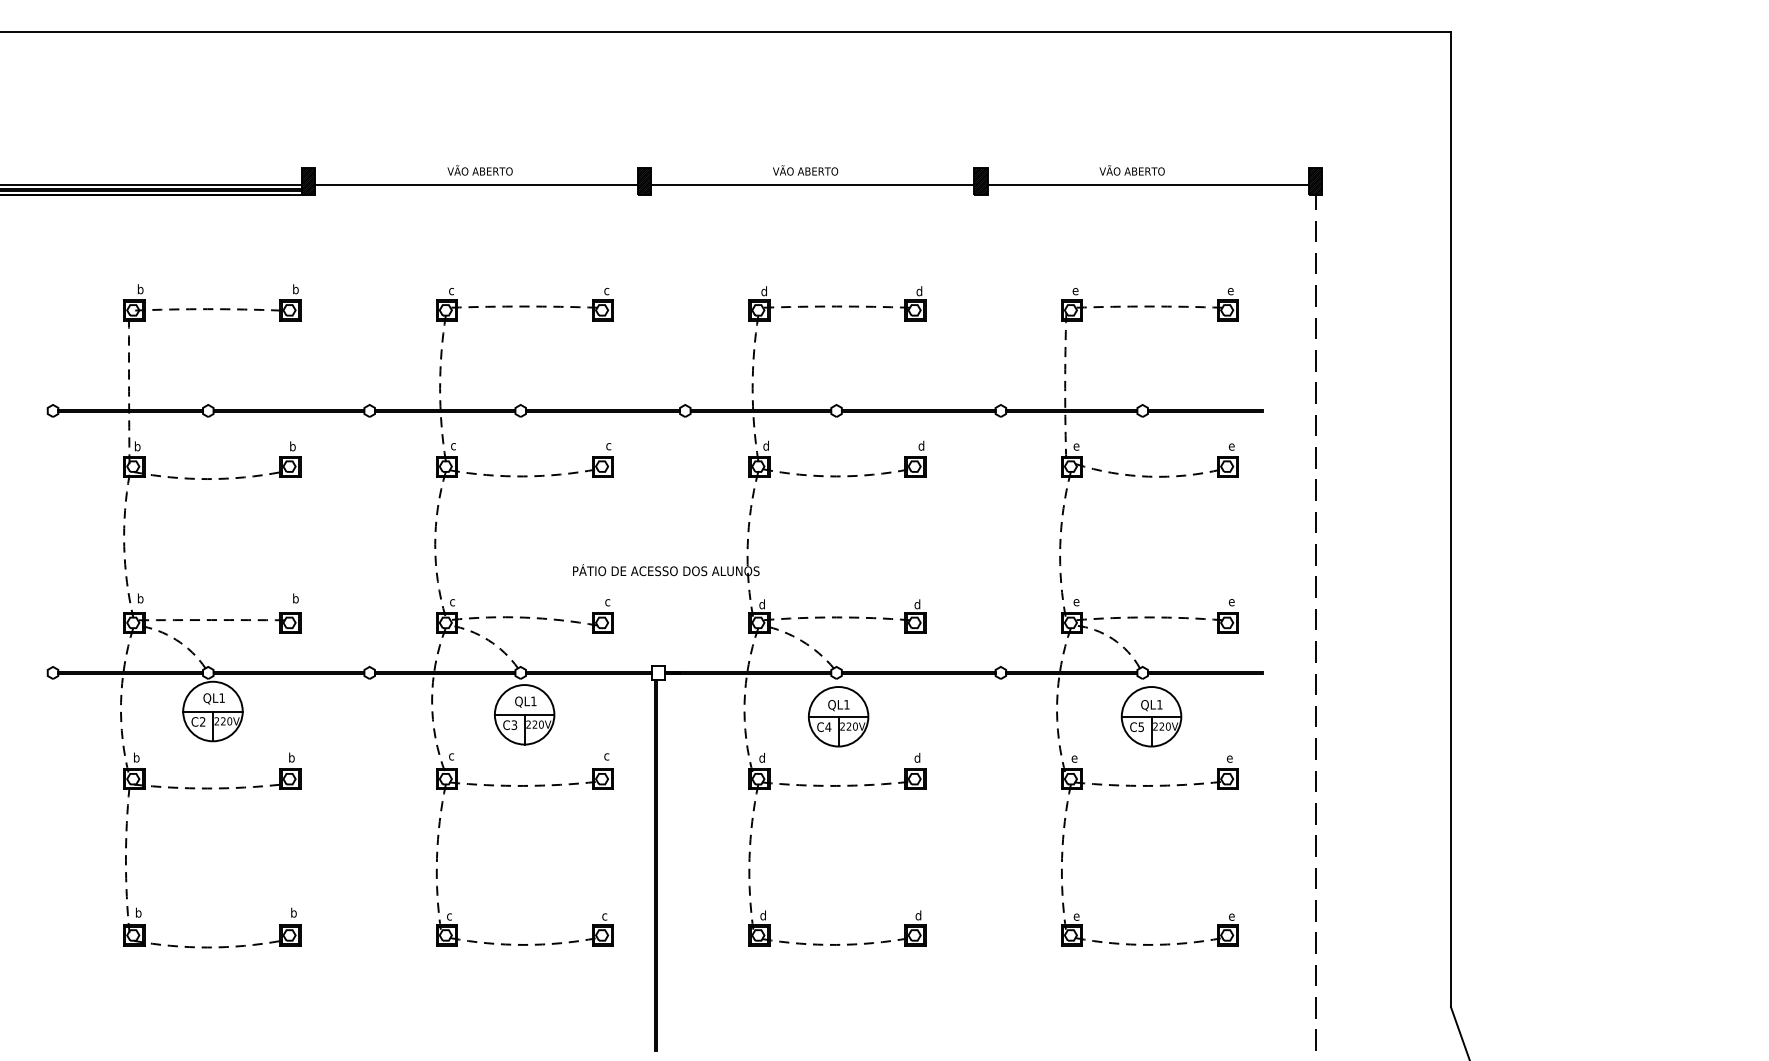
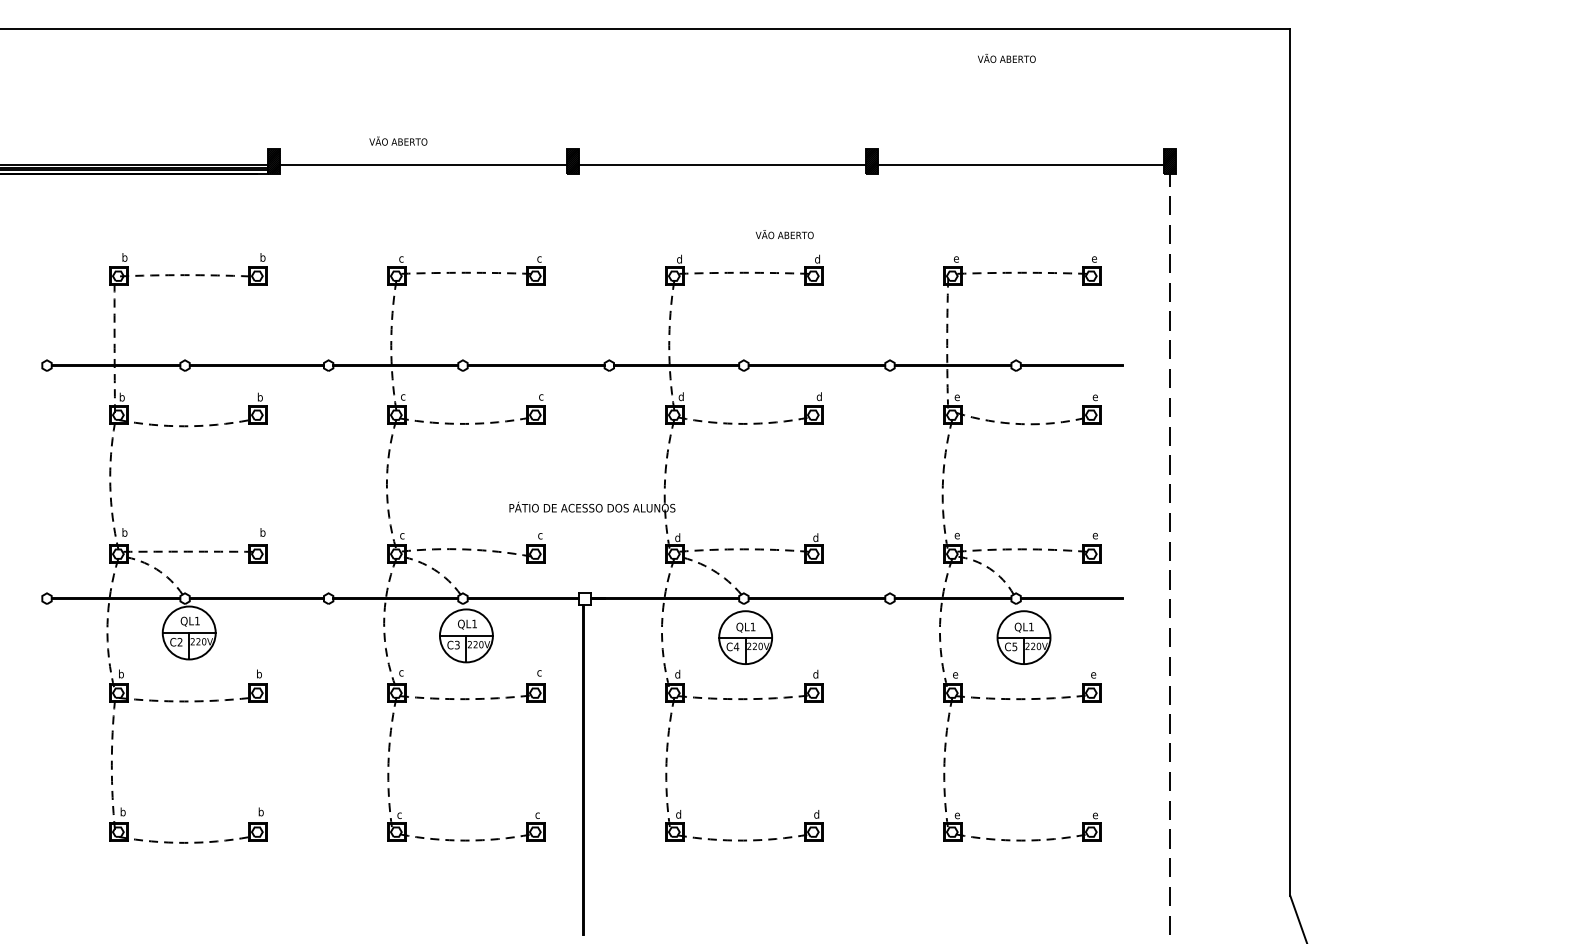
text: (479, 170) -> (397, 141), moved
text: (805, 170) -> (784, 234), moved
text: (1131, 170) -> (1006, 58), moved

